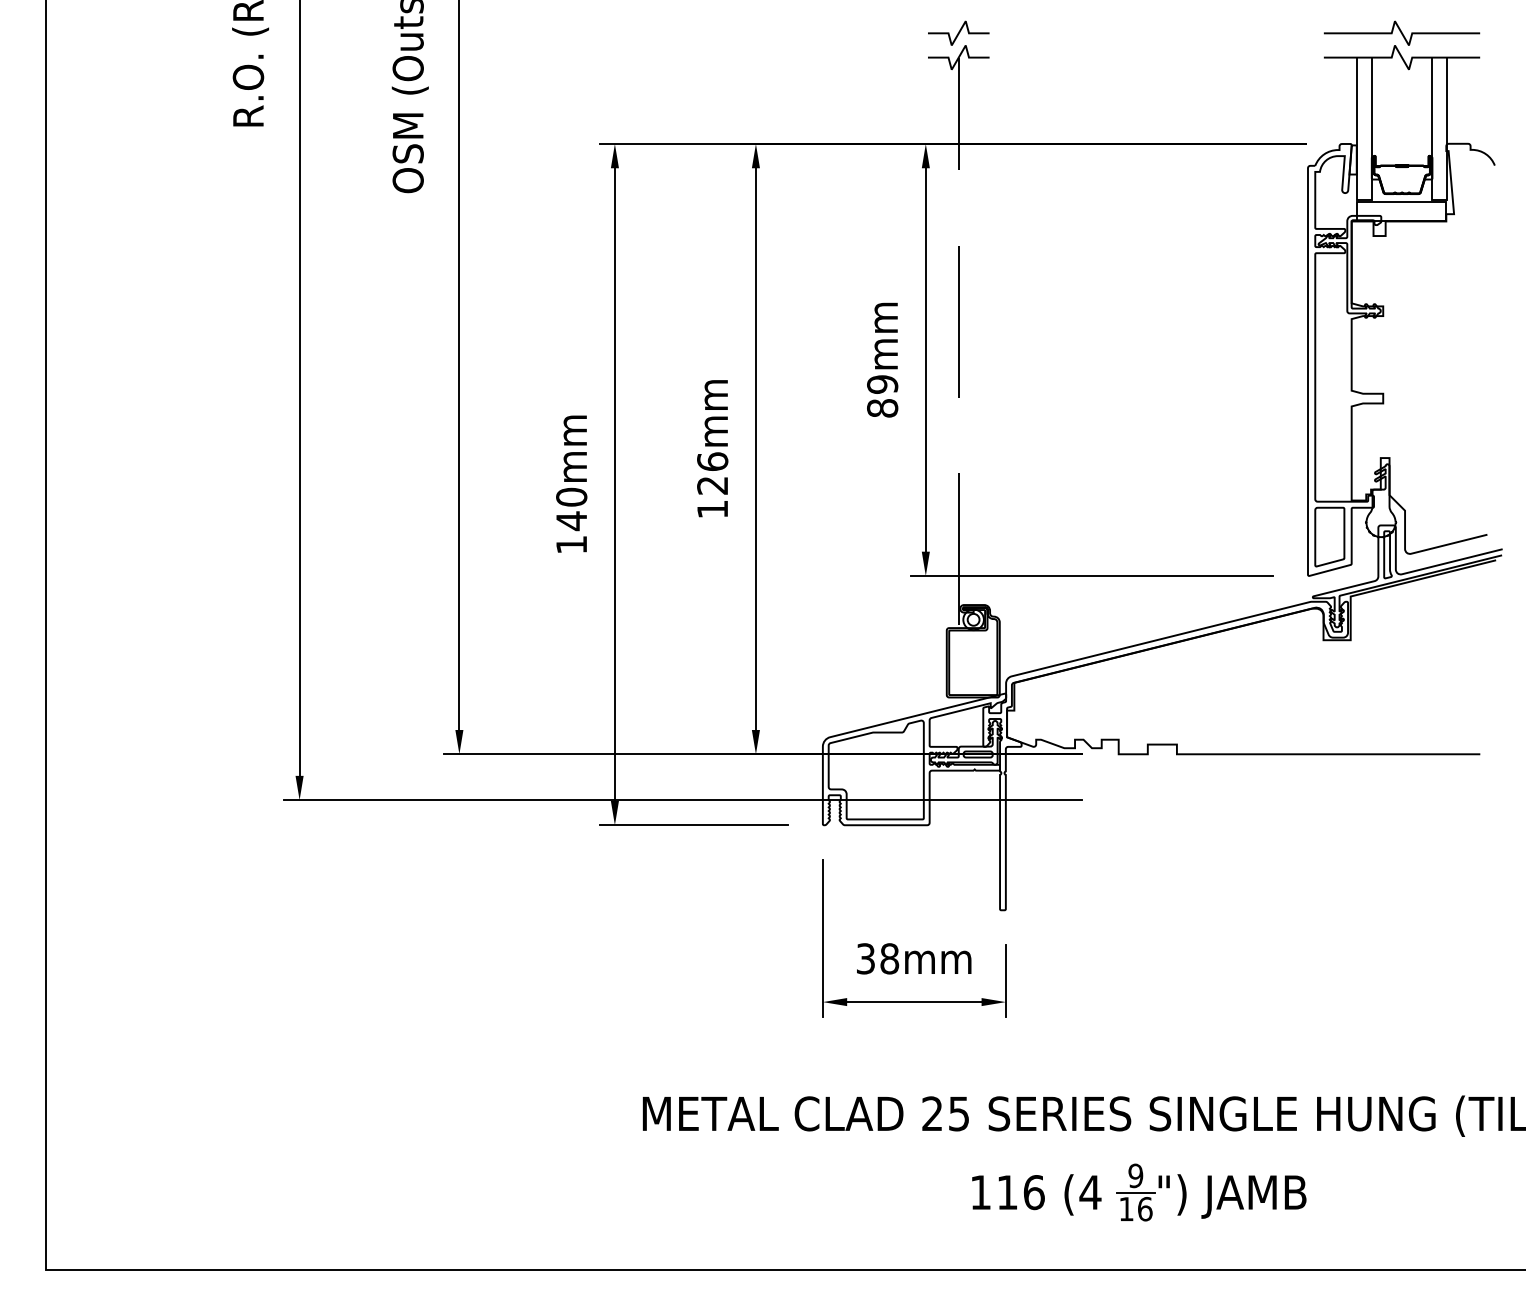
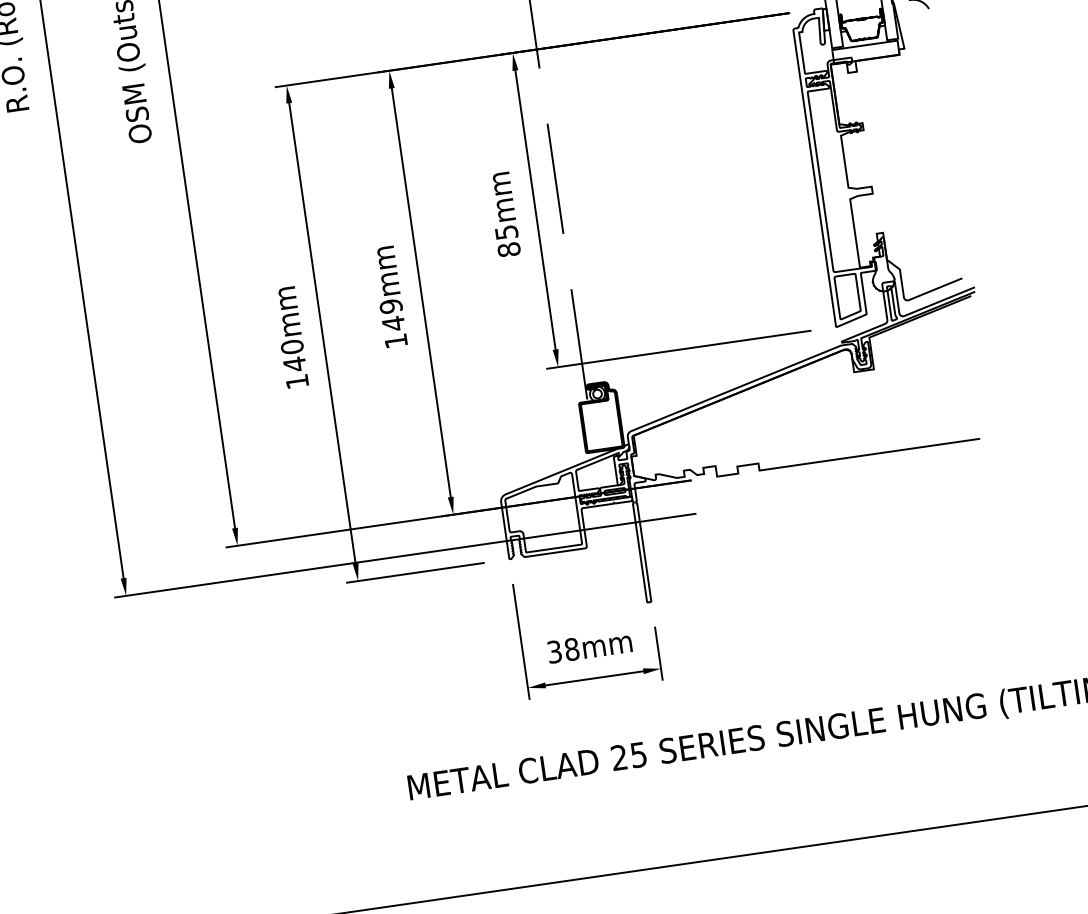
text: (882, 384) -> (506, 232), 89mm -> 85mm
text: (712, 473) -> (392, 315), 126mm -> 149mm
part: (1139, 1192) -> (778, 793), removed

